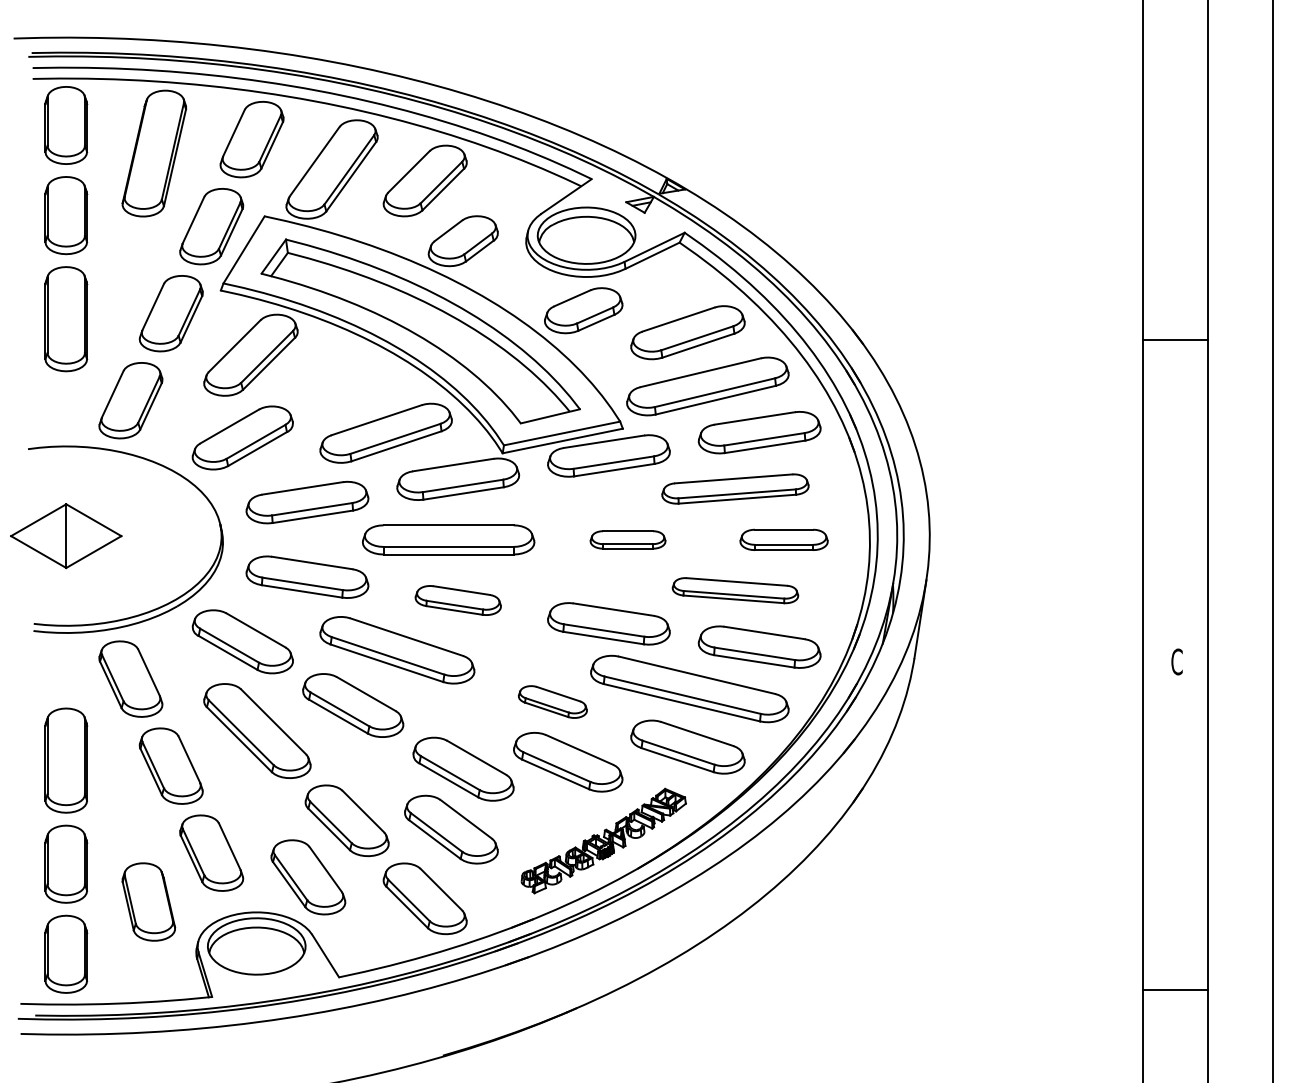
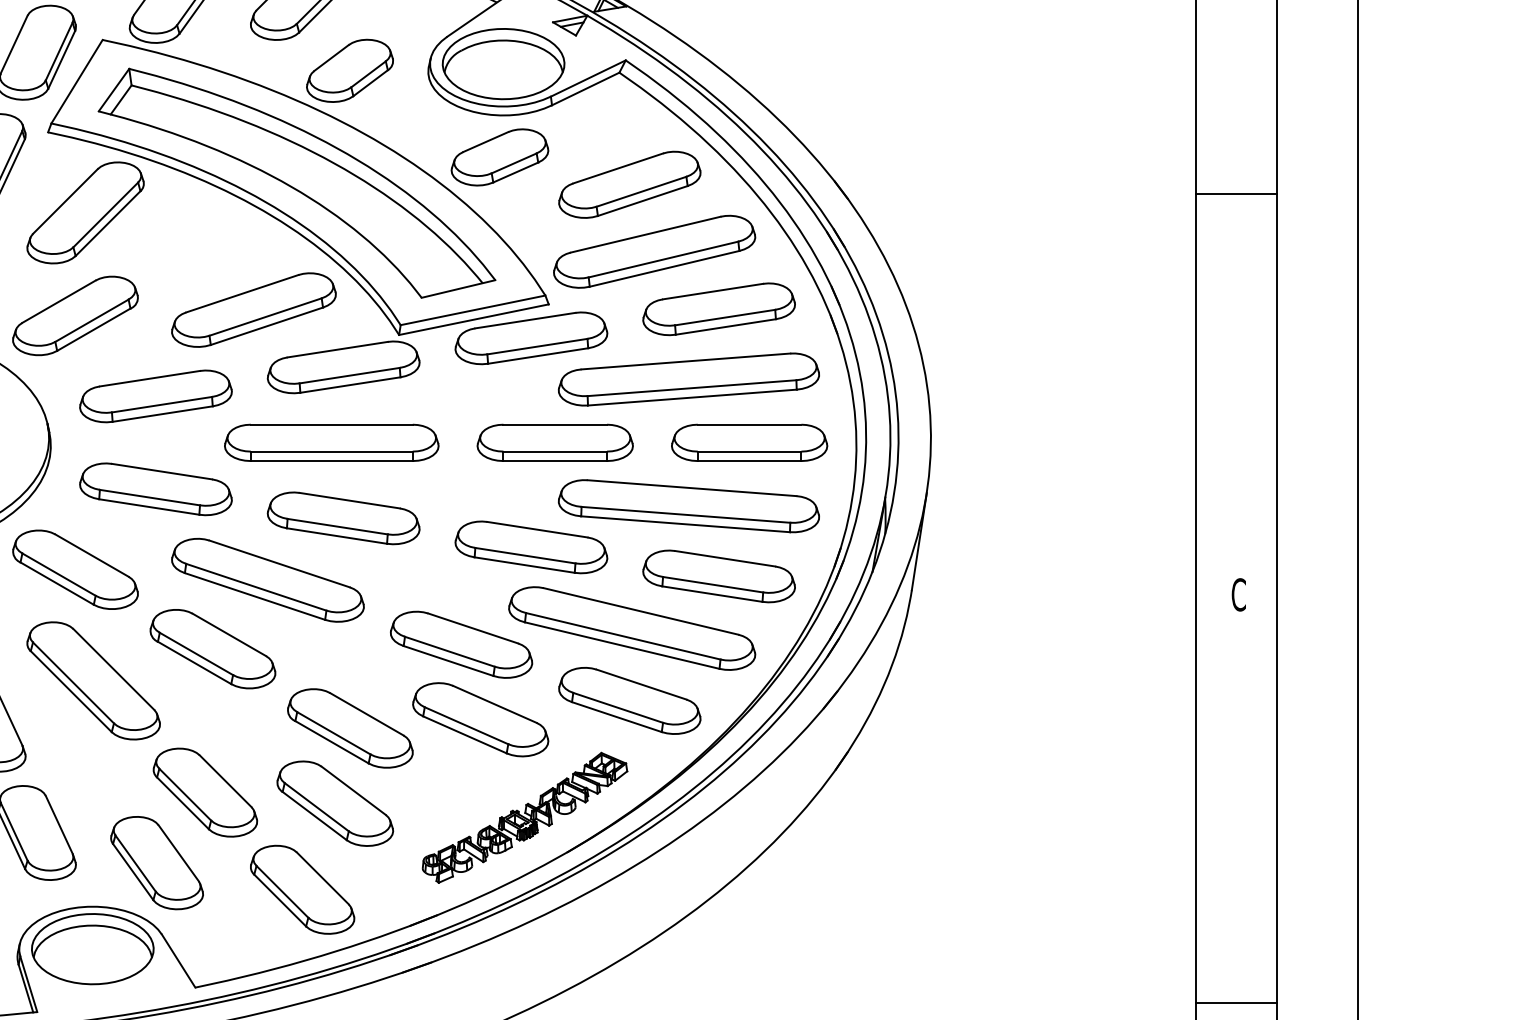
part: (735, 488) -> (689, 378), size x1.43
part: (627, 539) -> (554, 442), size x1.67
part: (783, 539) -> (748, 442), size x1.43
part: (735, 590) -> (689, 505), size x1.67
part: (458, 600) -> (344, 518), size x1.43
part: (552, 701) -> (461, 644), size x1.67

